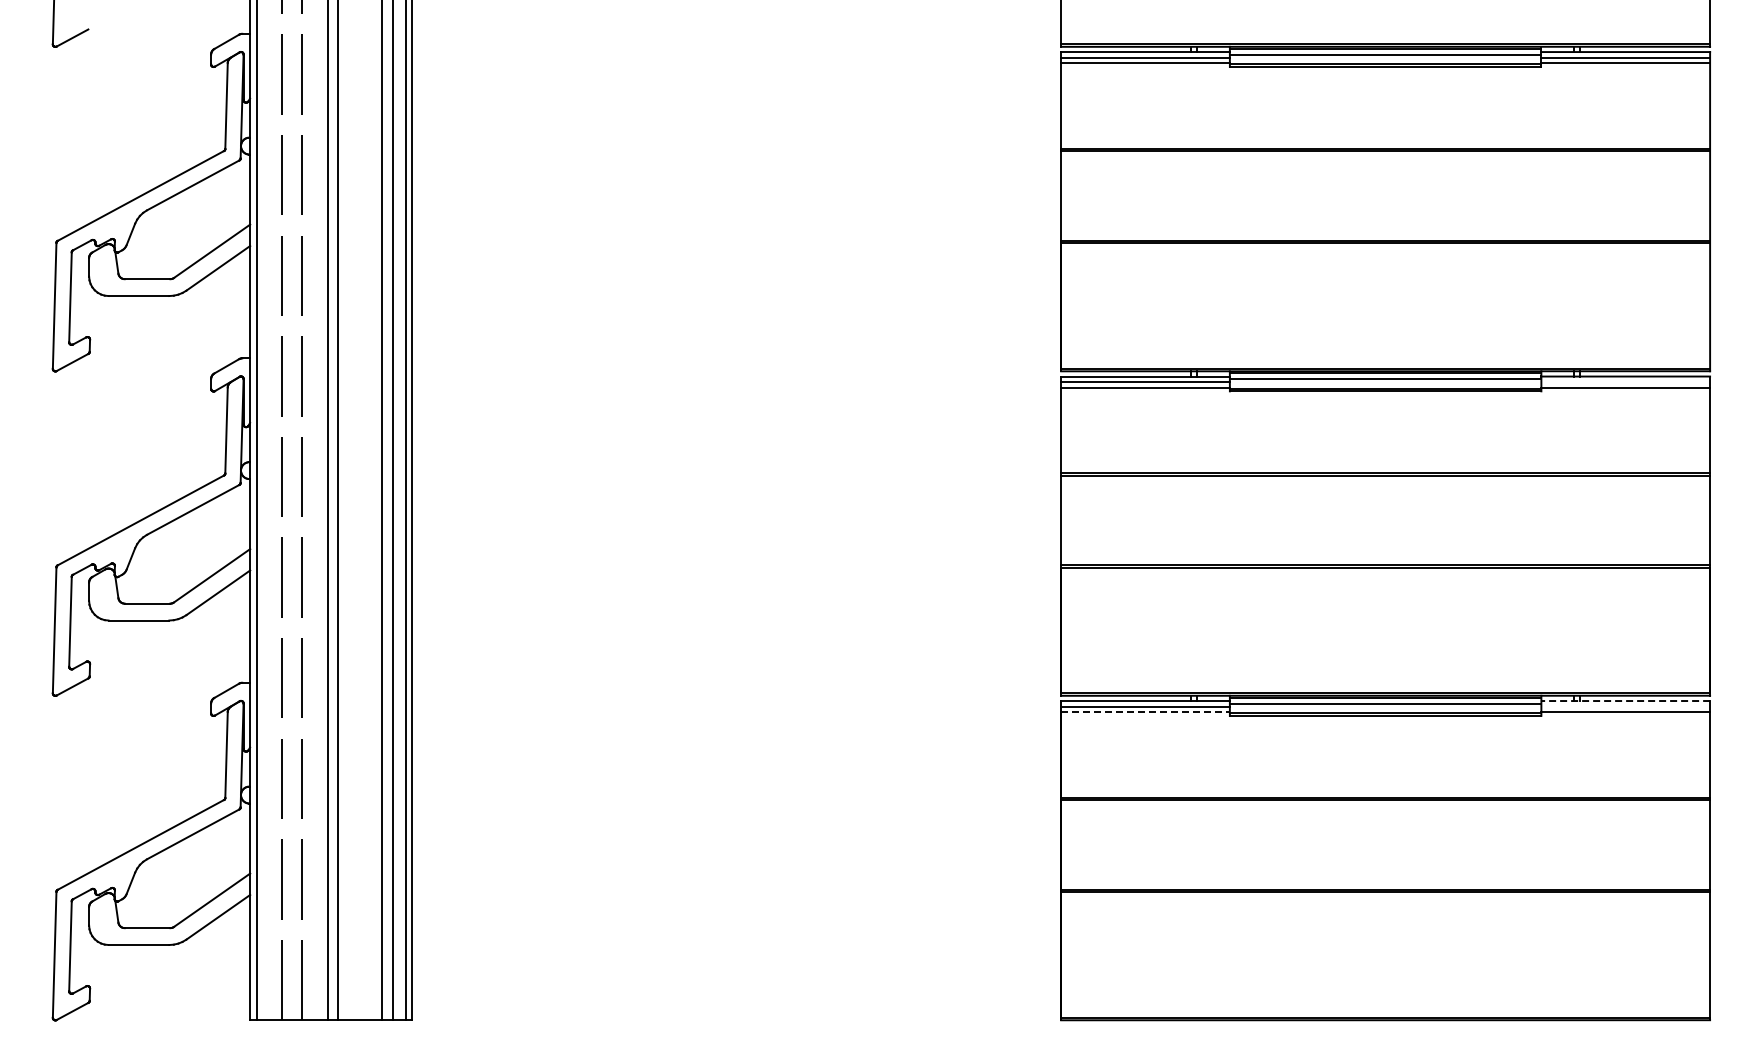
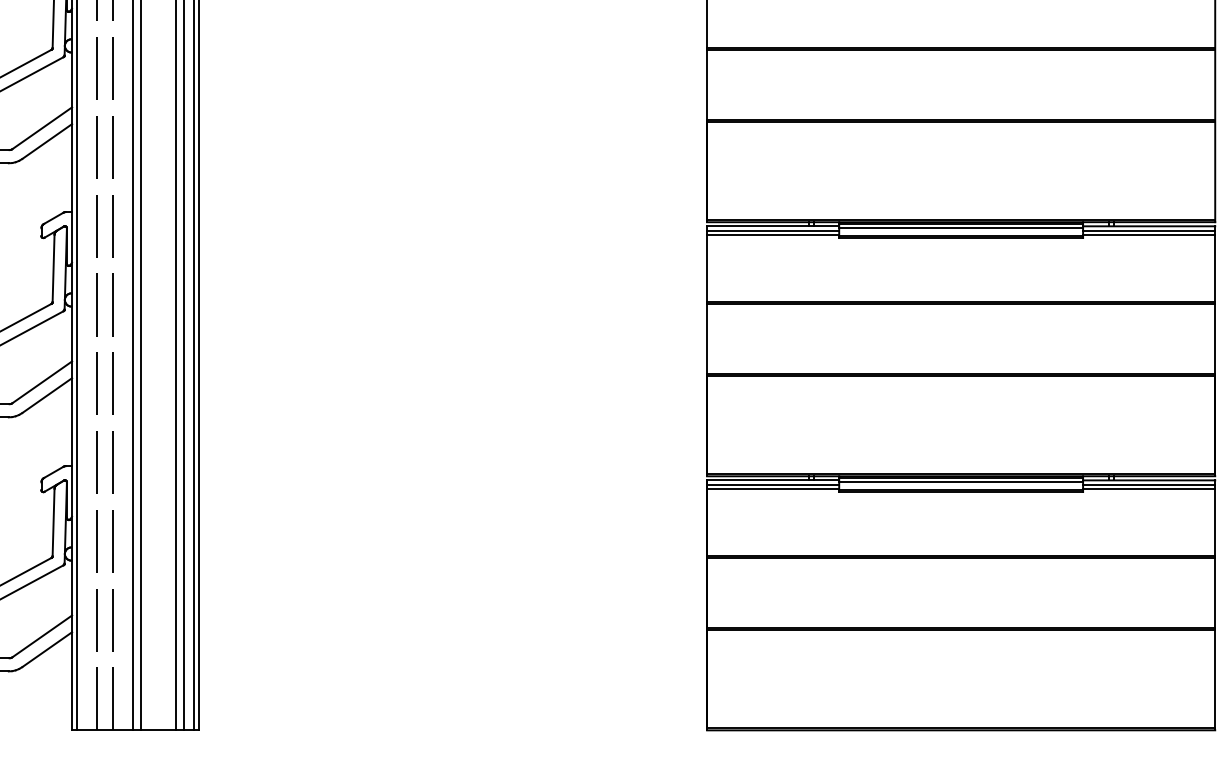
line: (1625, 382) -> (1148, 230), added
line: (1625, 701) -> (1148, 480), dashed -> solid
line: (1625, 706) -> (1148, 484), added
line: (1146, 712) -> (773, 489), dashed -> solid

